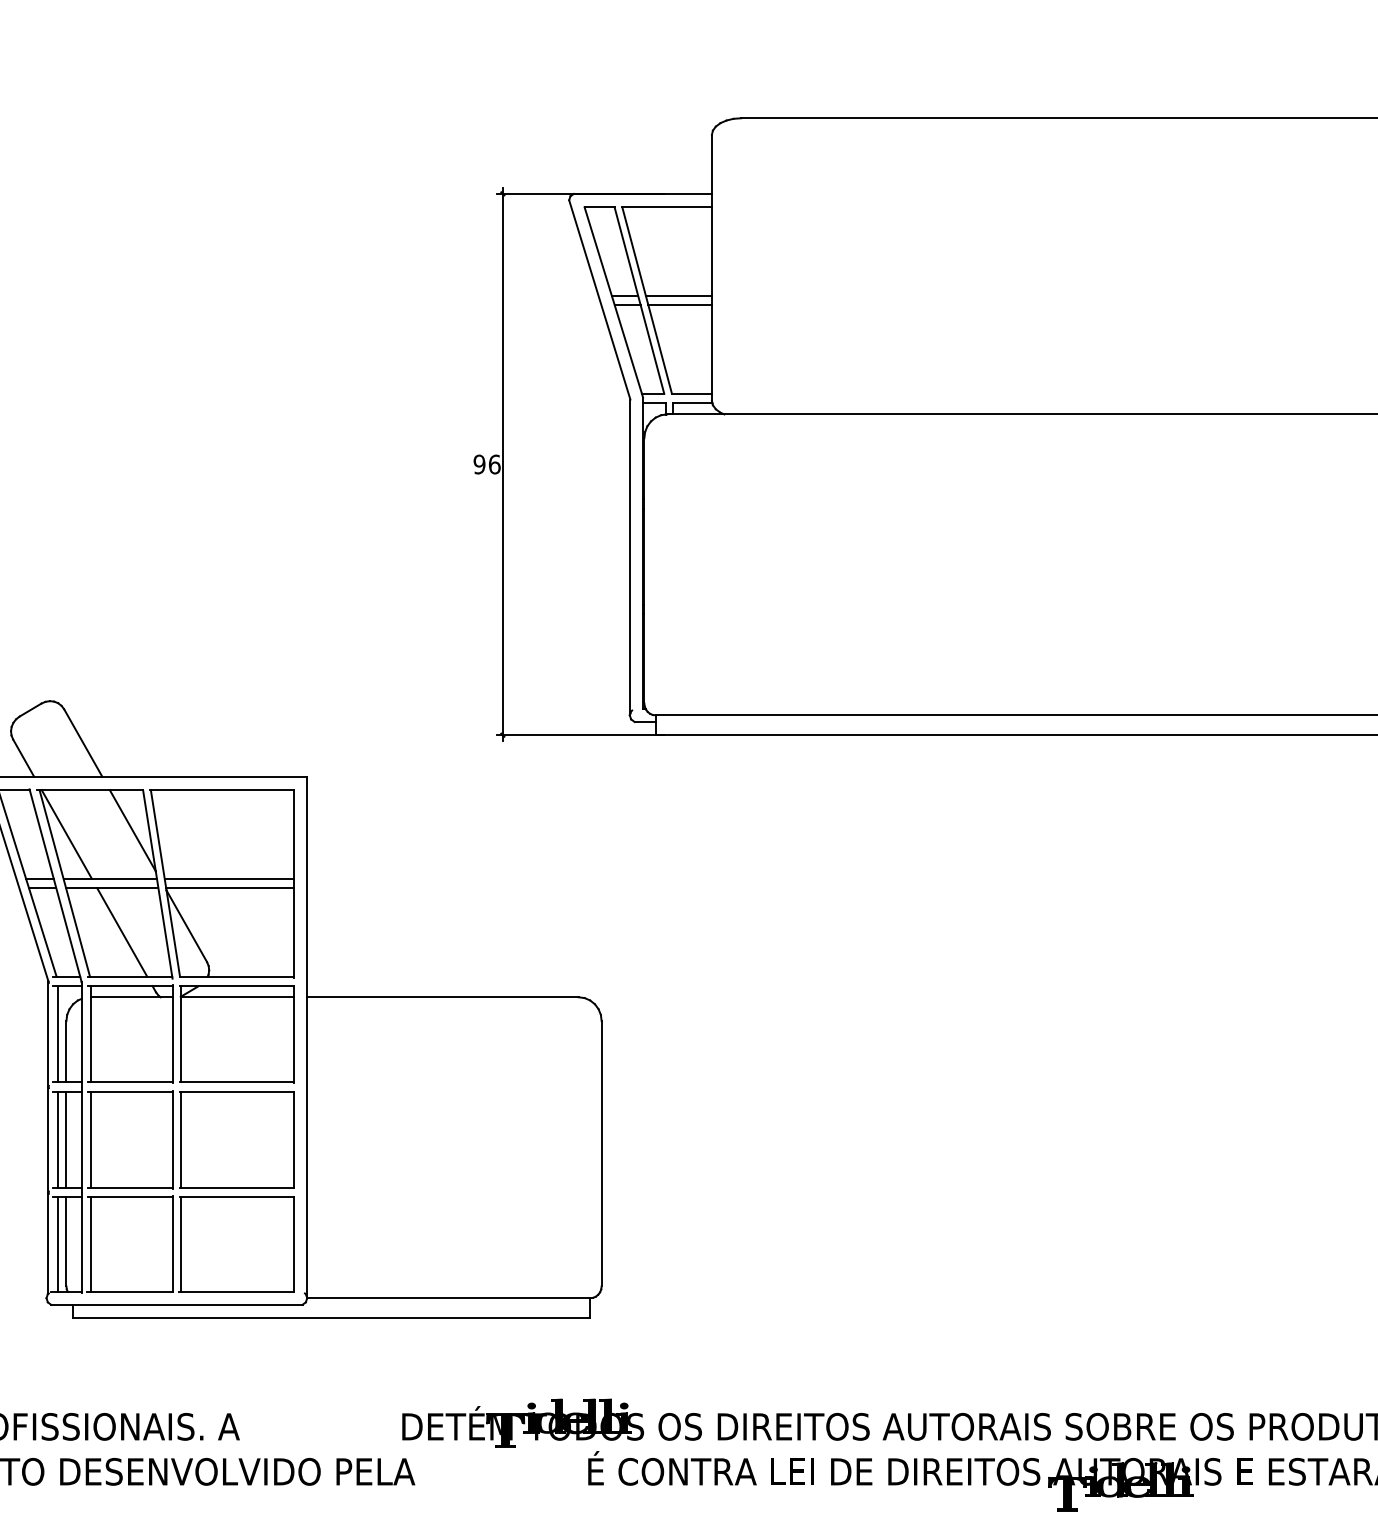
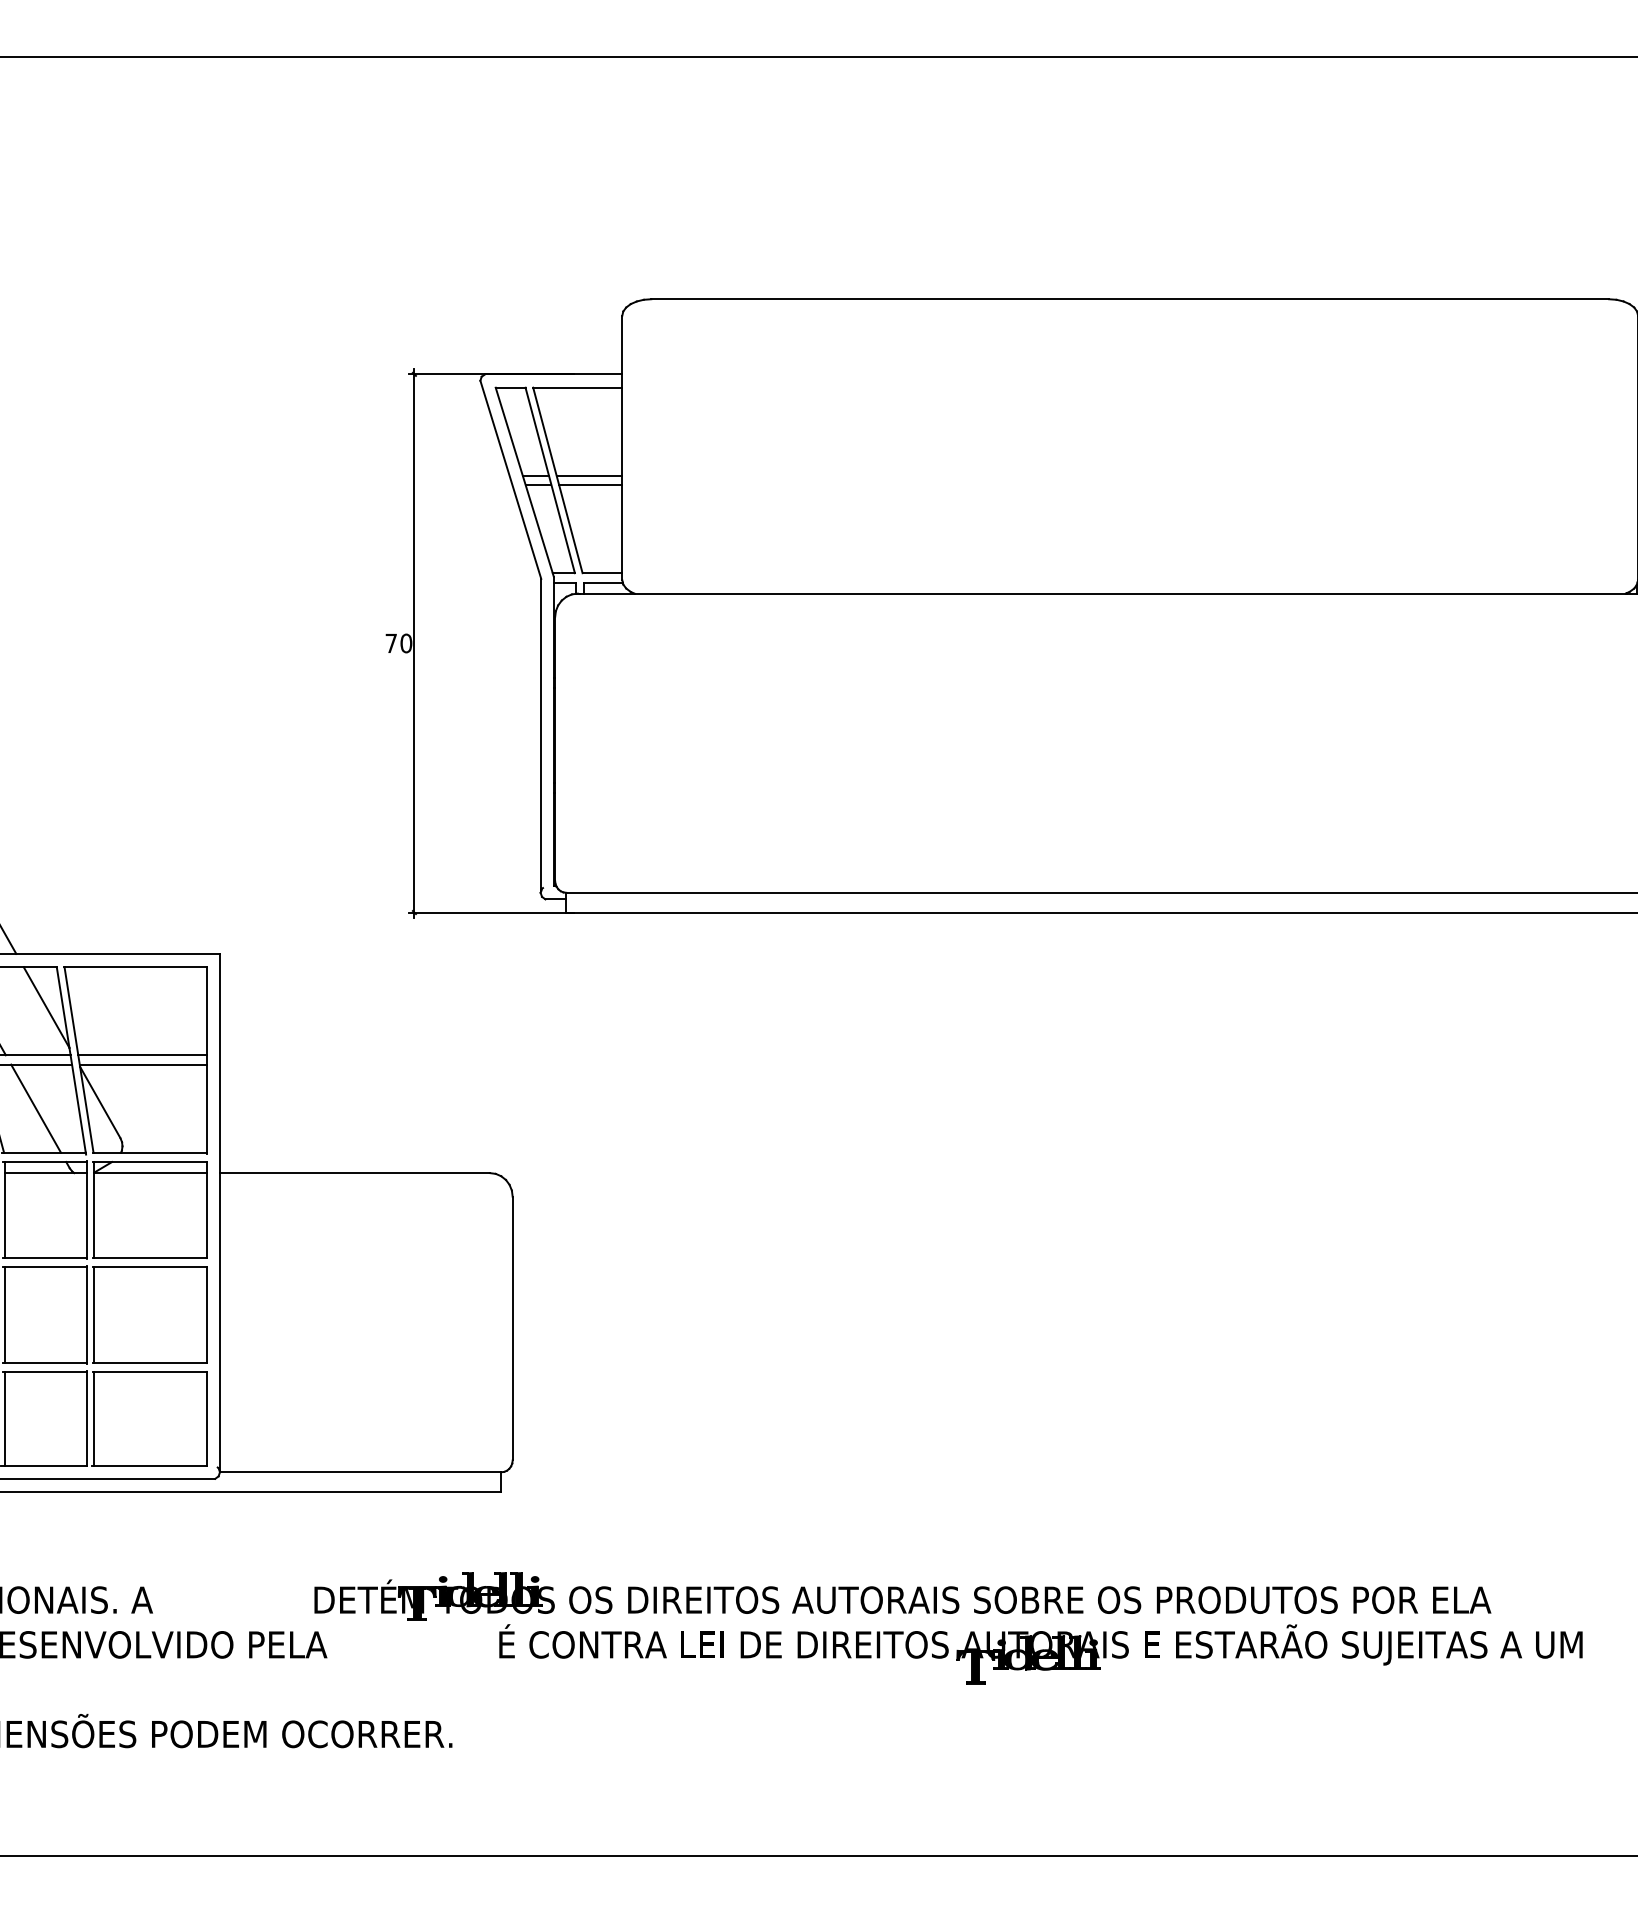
text: (486, 464) -> (398, 643), 96 -> 70

